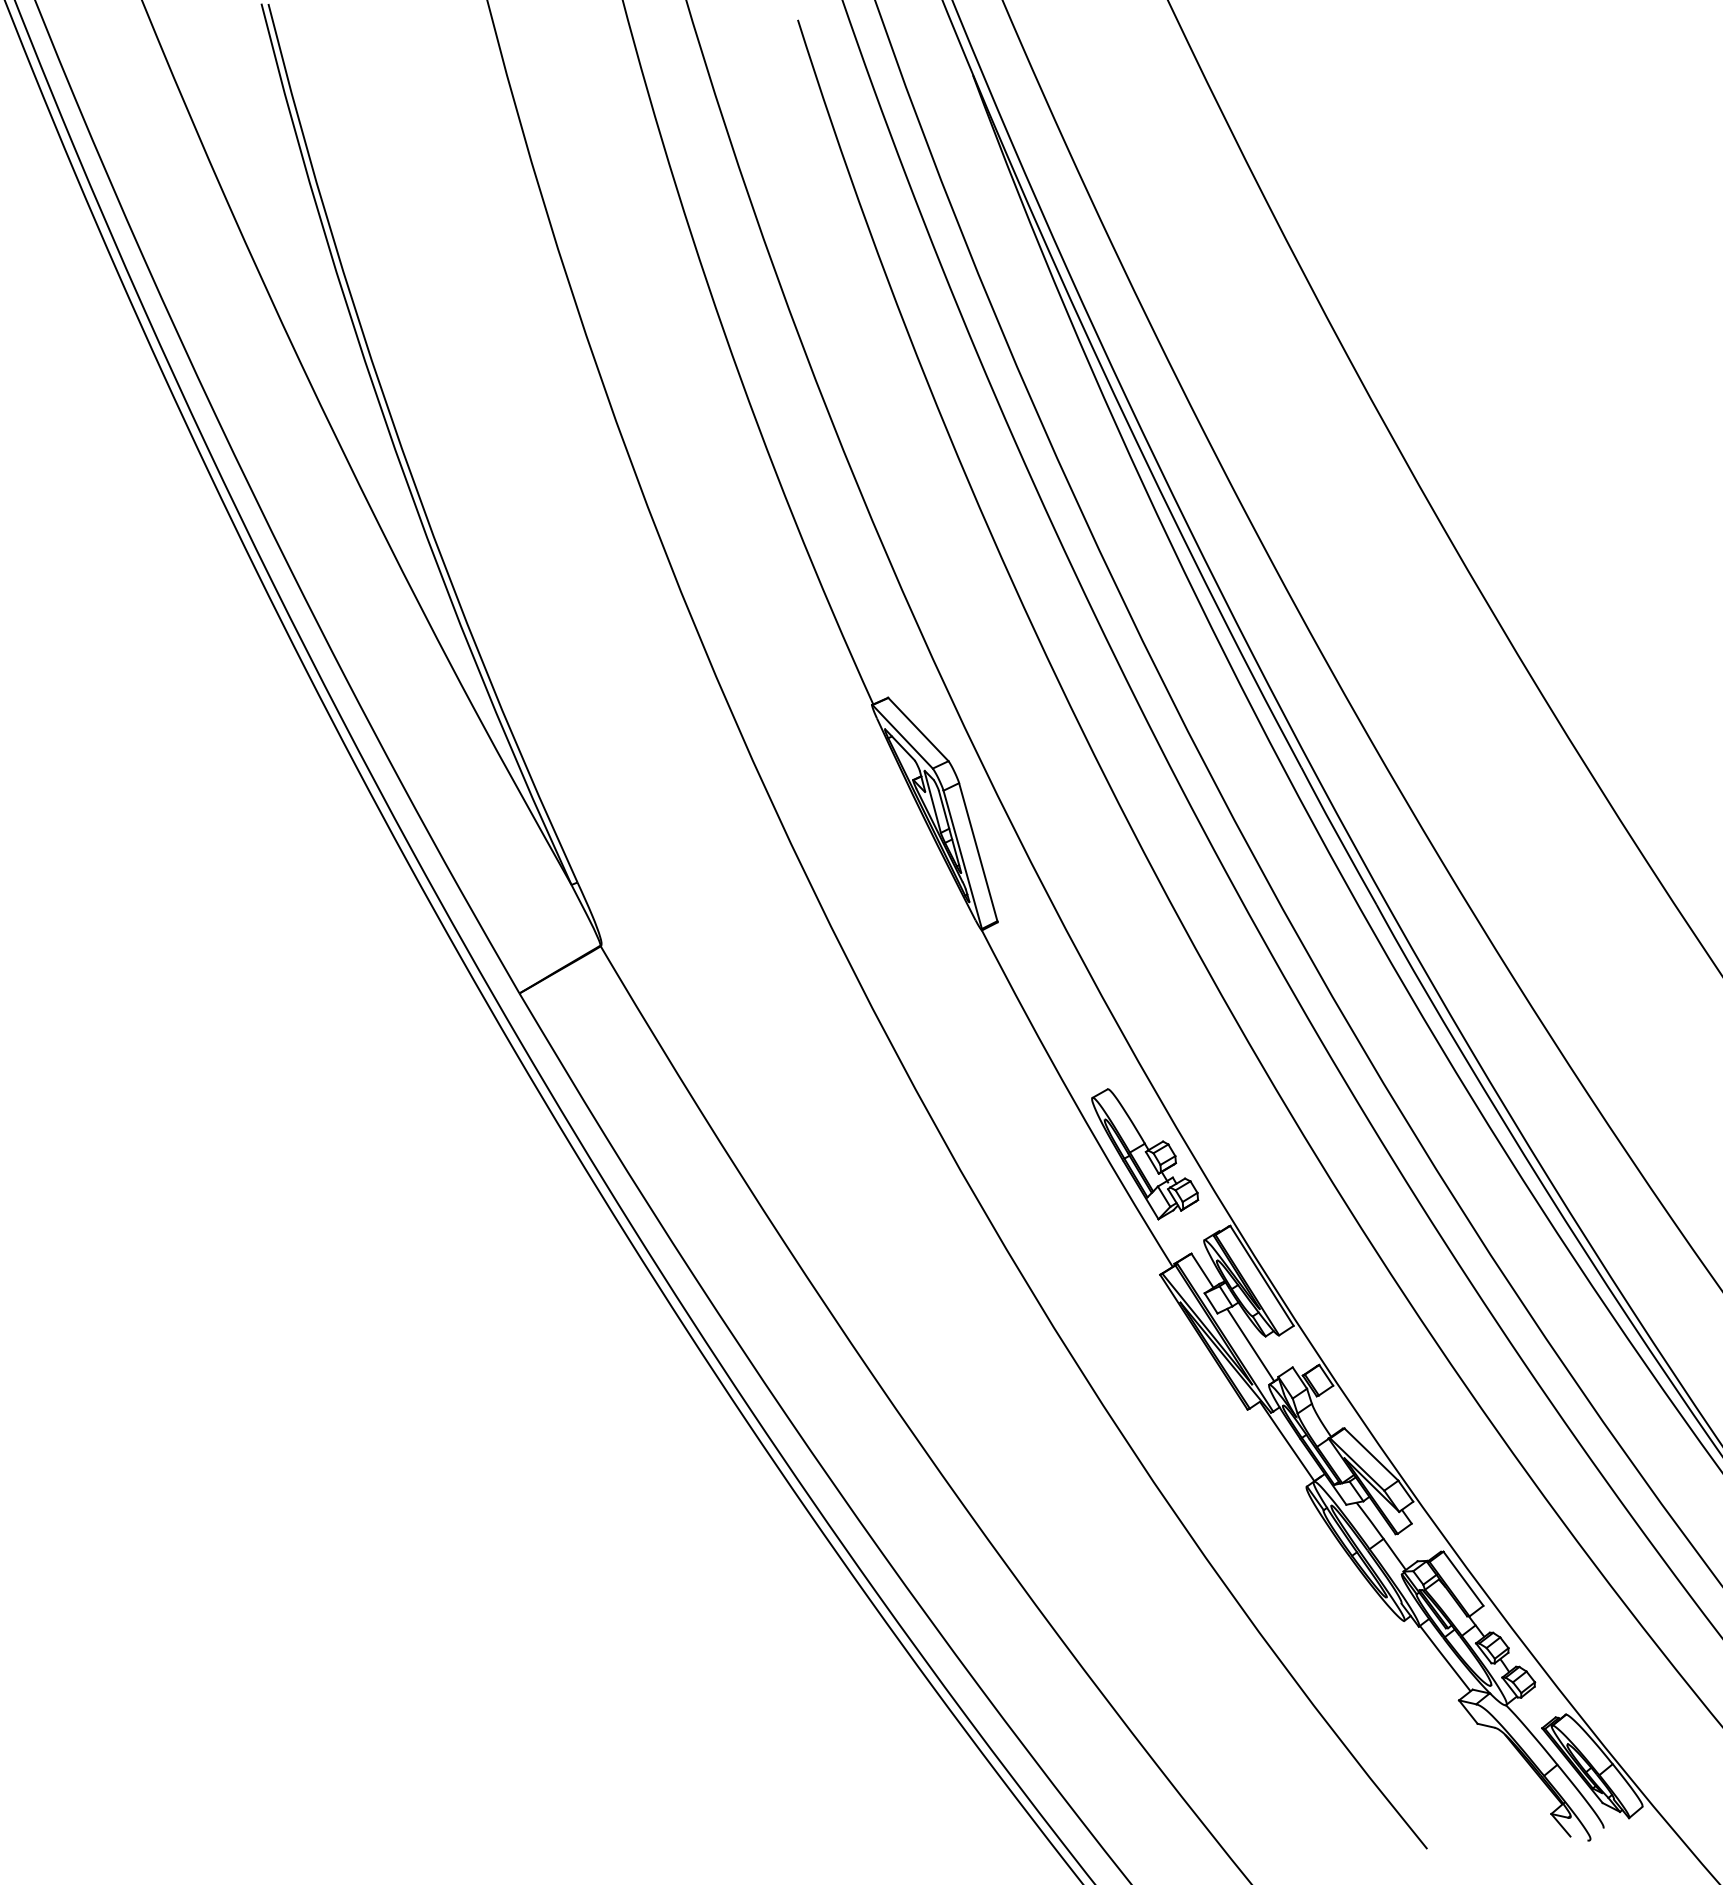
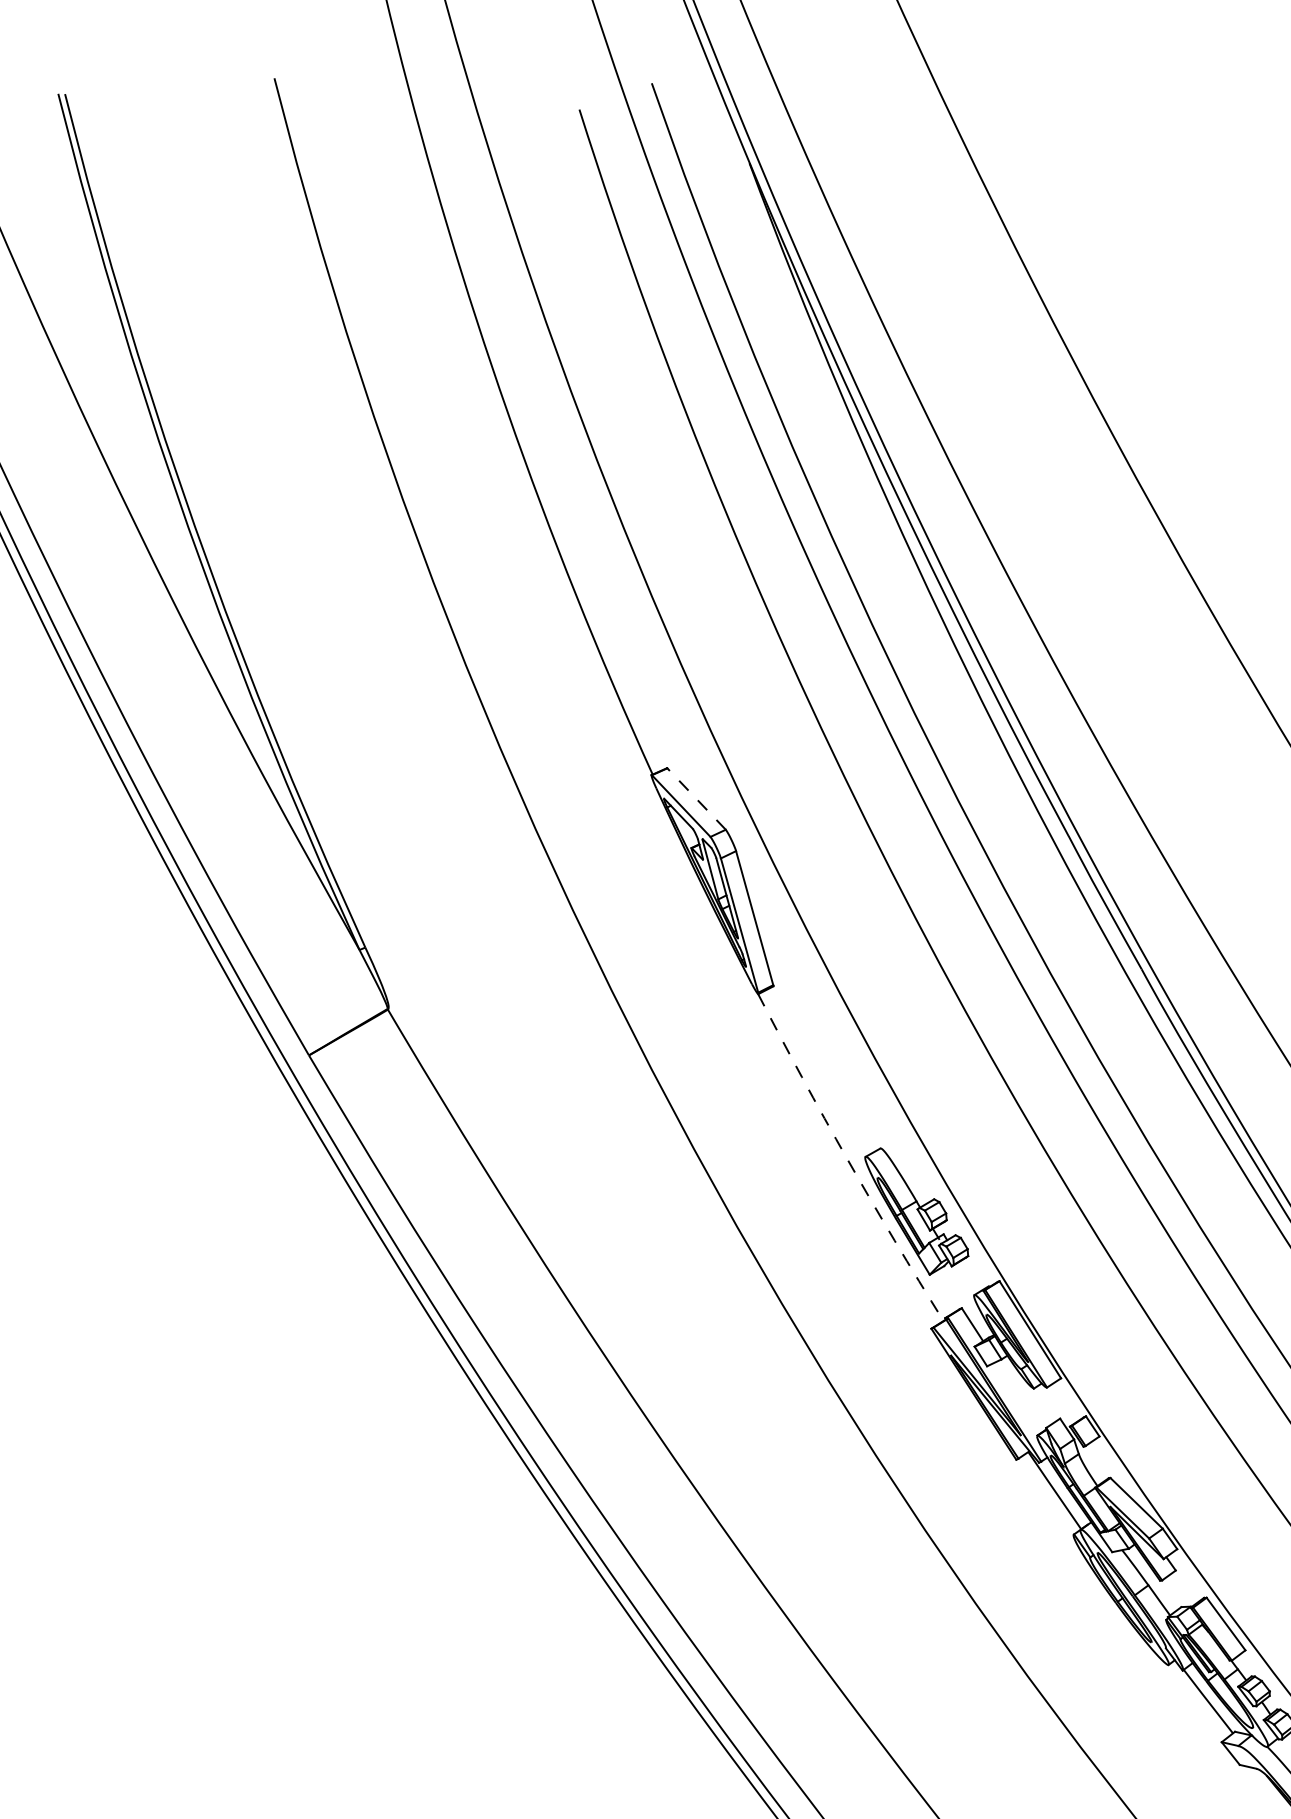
line: (918, 729) -> (696, 798), solid -> dashed
arc: (1073, 1100) -> (847, 1159), solid -> dashed
line: (1250, 1344) -> (1019, 1396), removed

